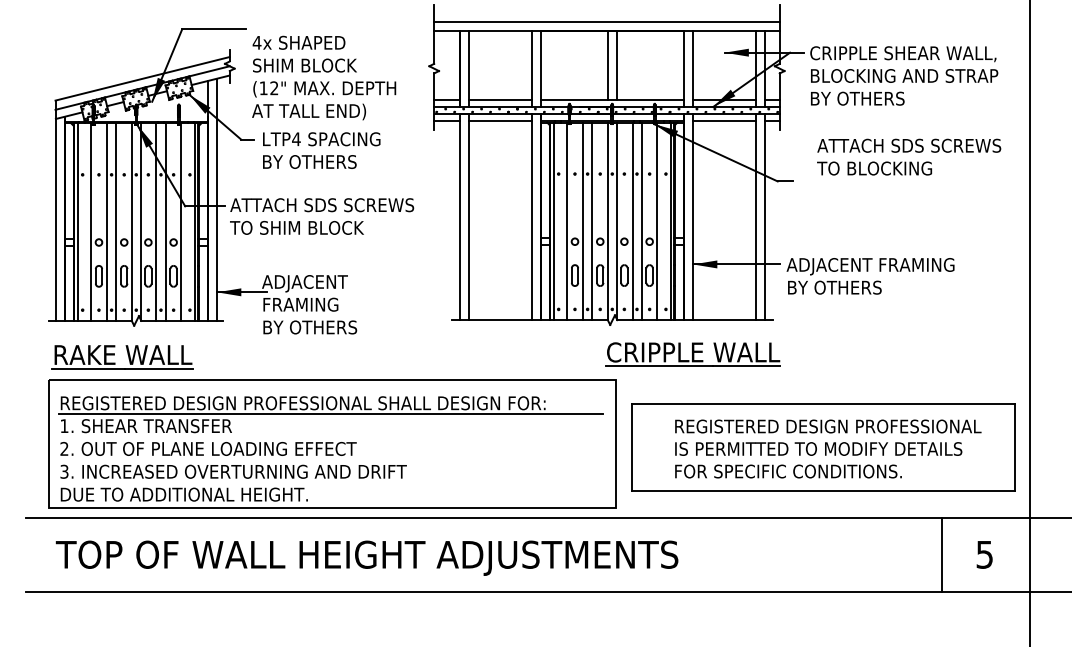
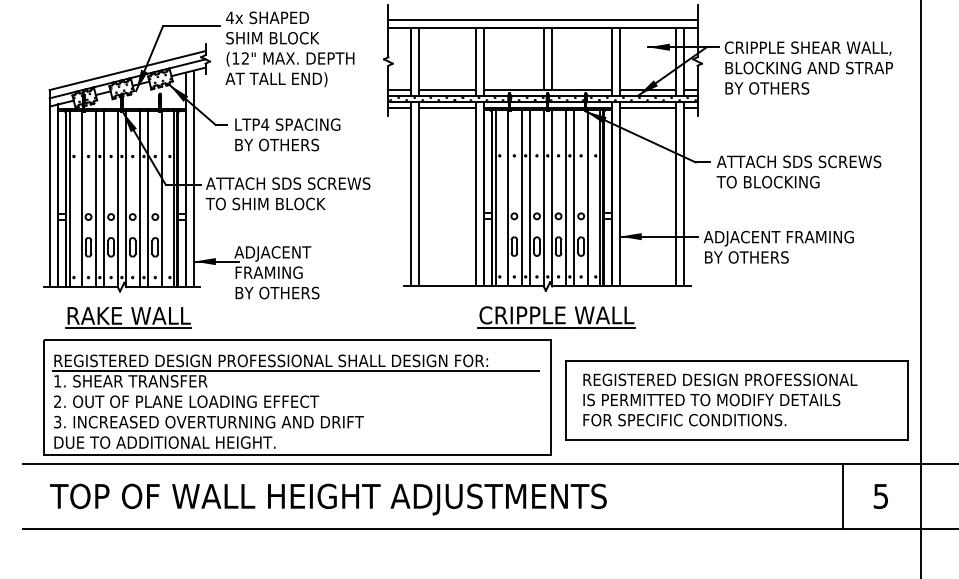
text: (324, 77) -> (290, 48), moved
text: (909, 156) -> (799, 171), moved
part: (692, 354) -> (555, 317), moved
part: (122, 357) -> (128, 318), moved
text: (828, 448) -> (720, 399), moved

